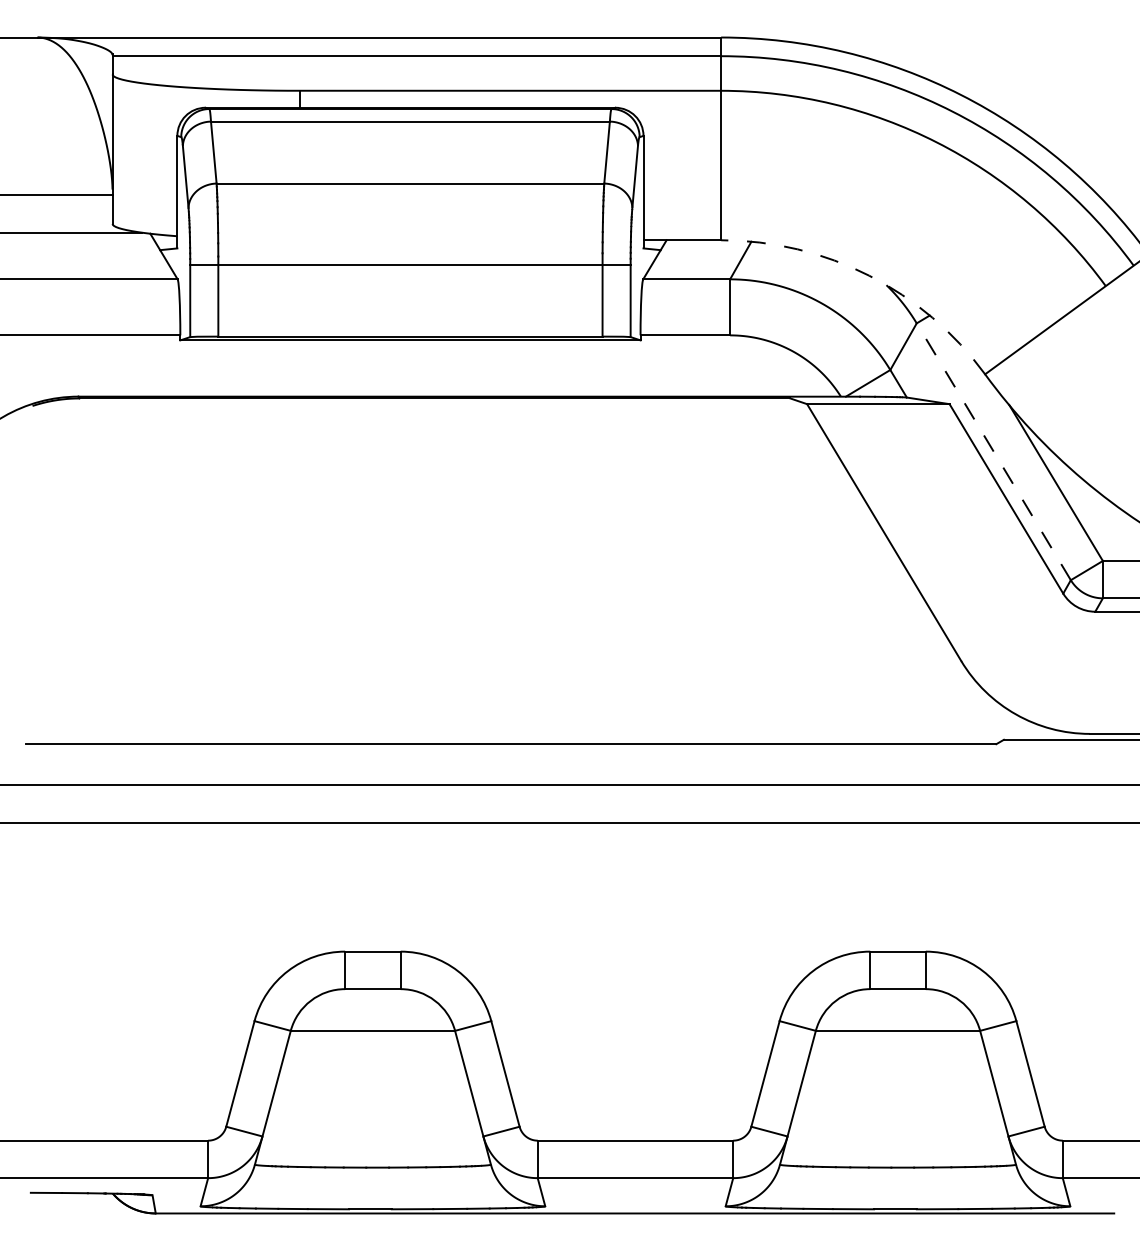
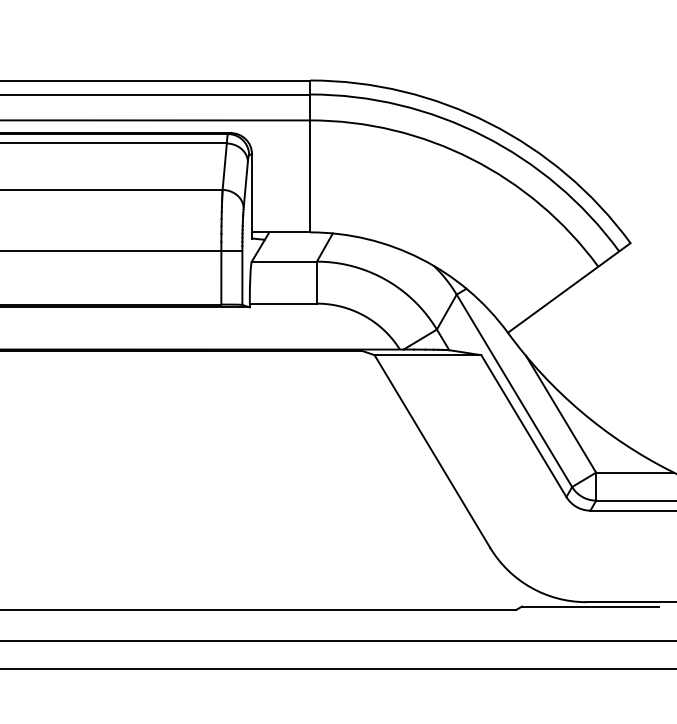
arc: (869, 275) -> (421, 258), dashed -> solid
line: (993, 451) -> (514, 390), dashed -> solid

